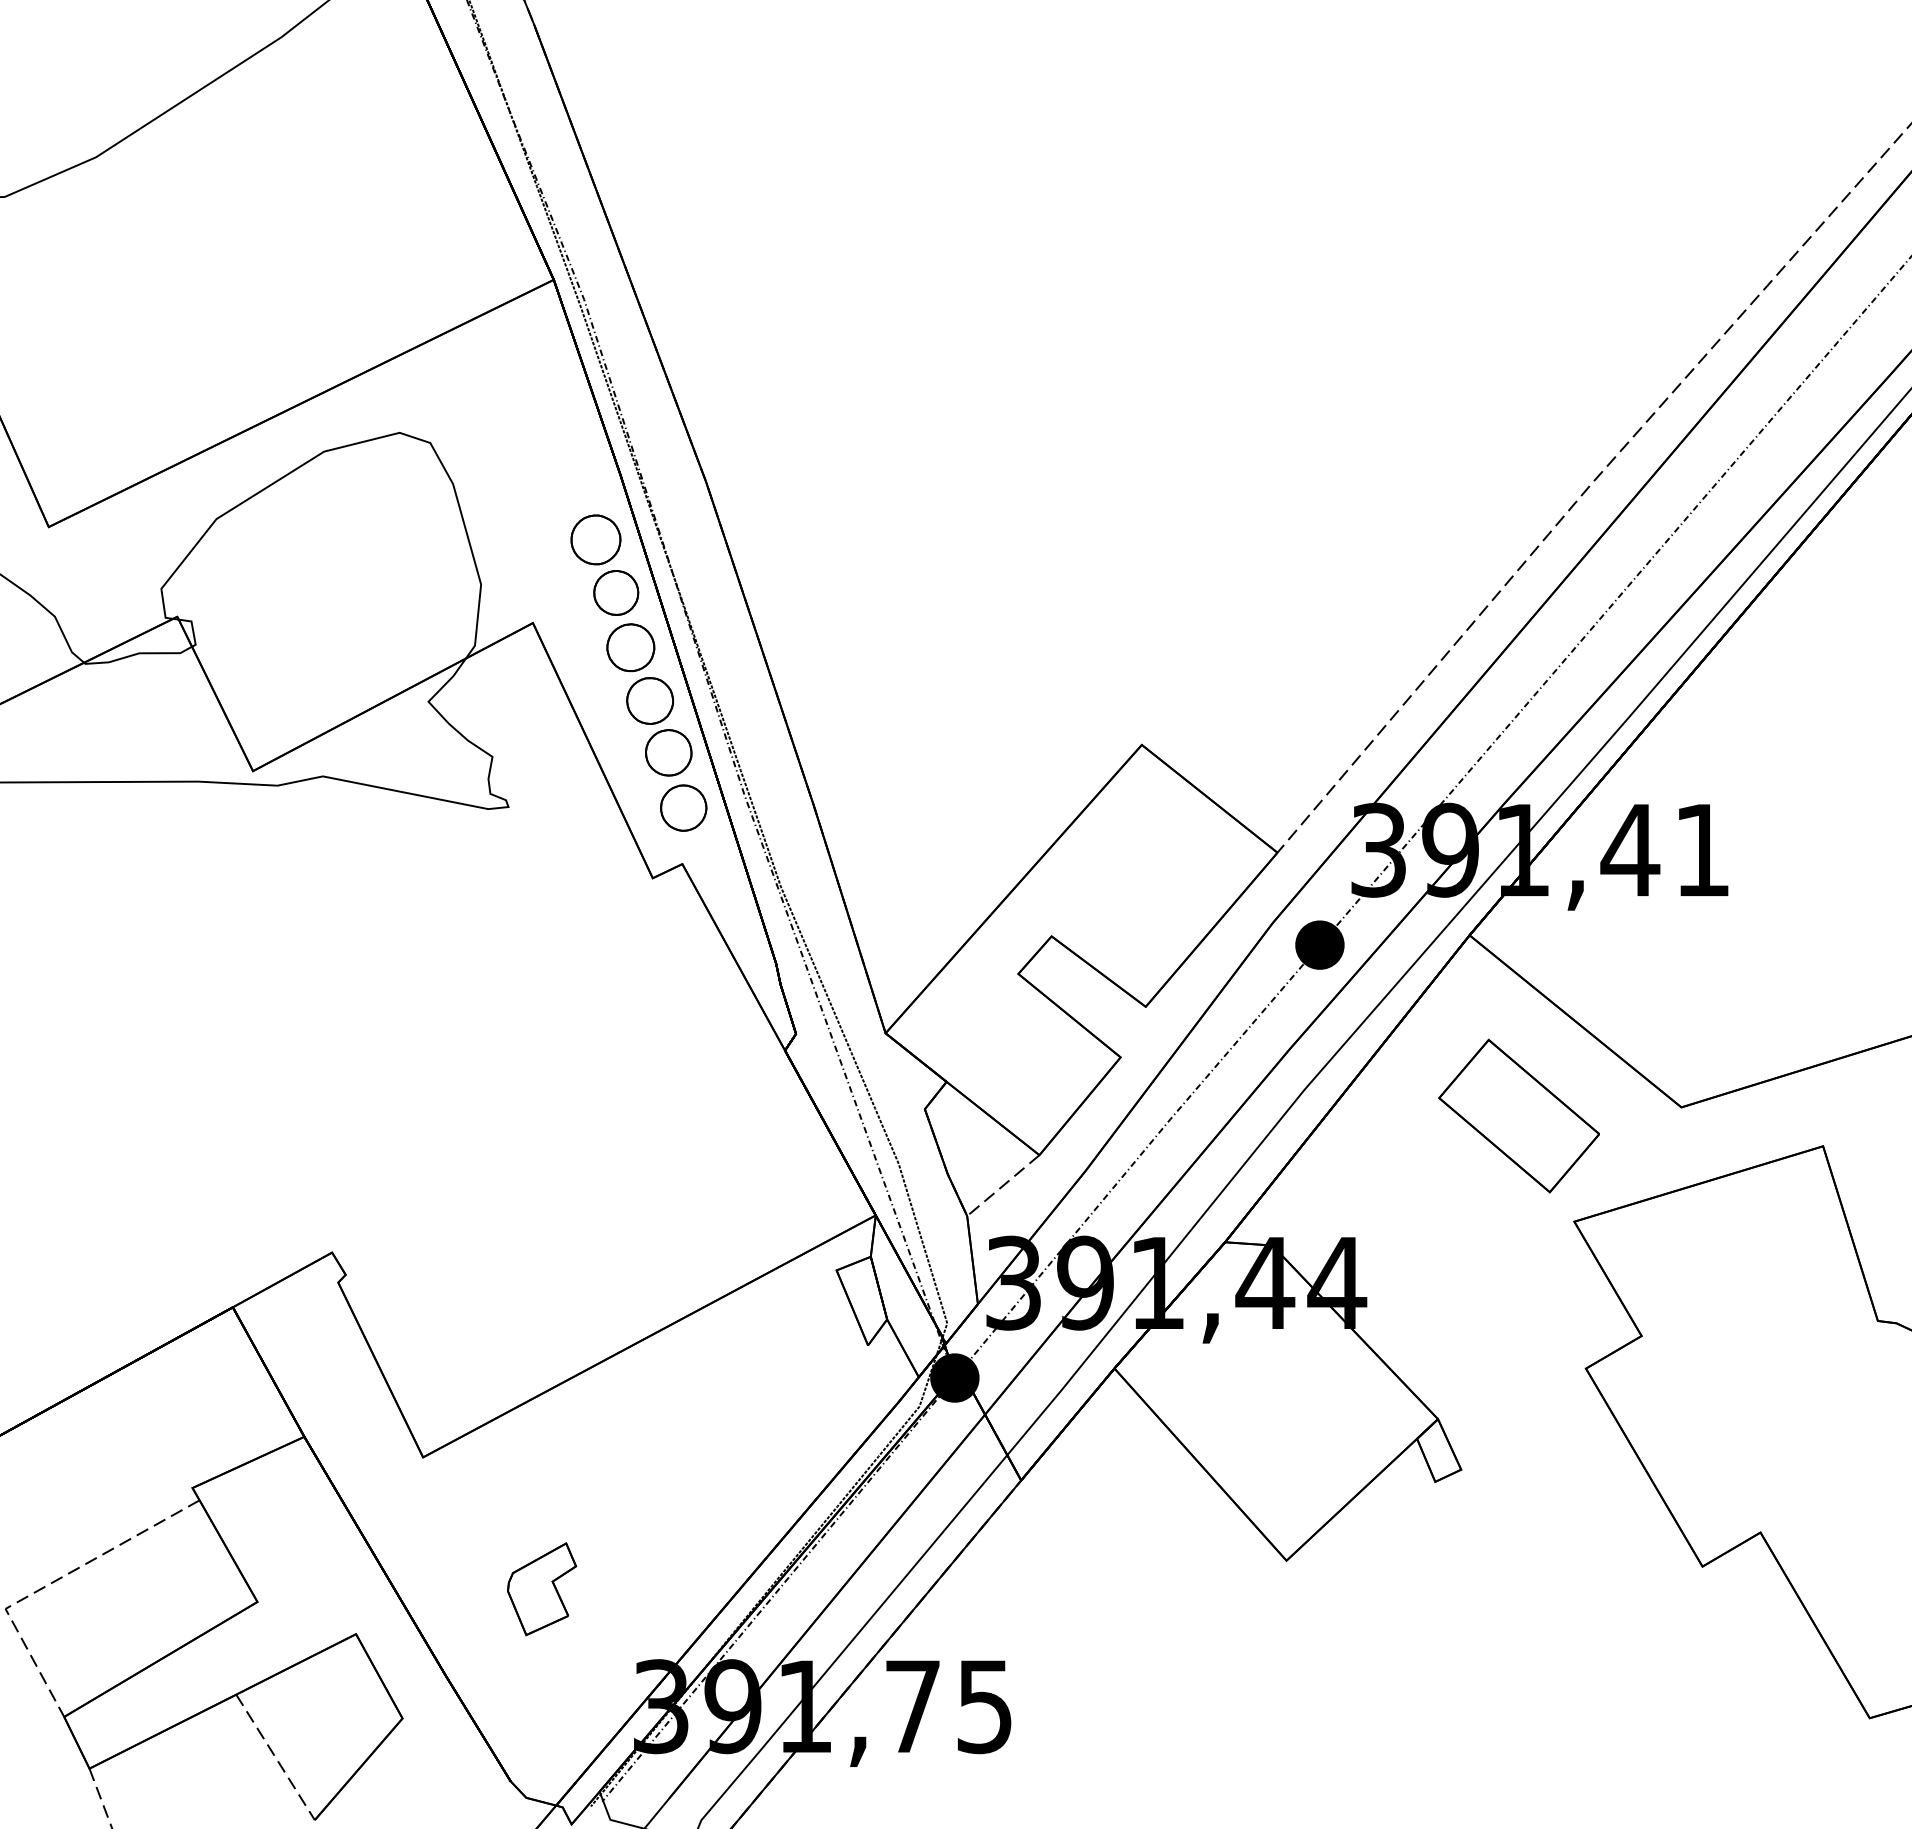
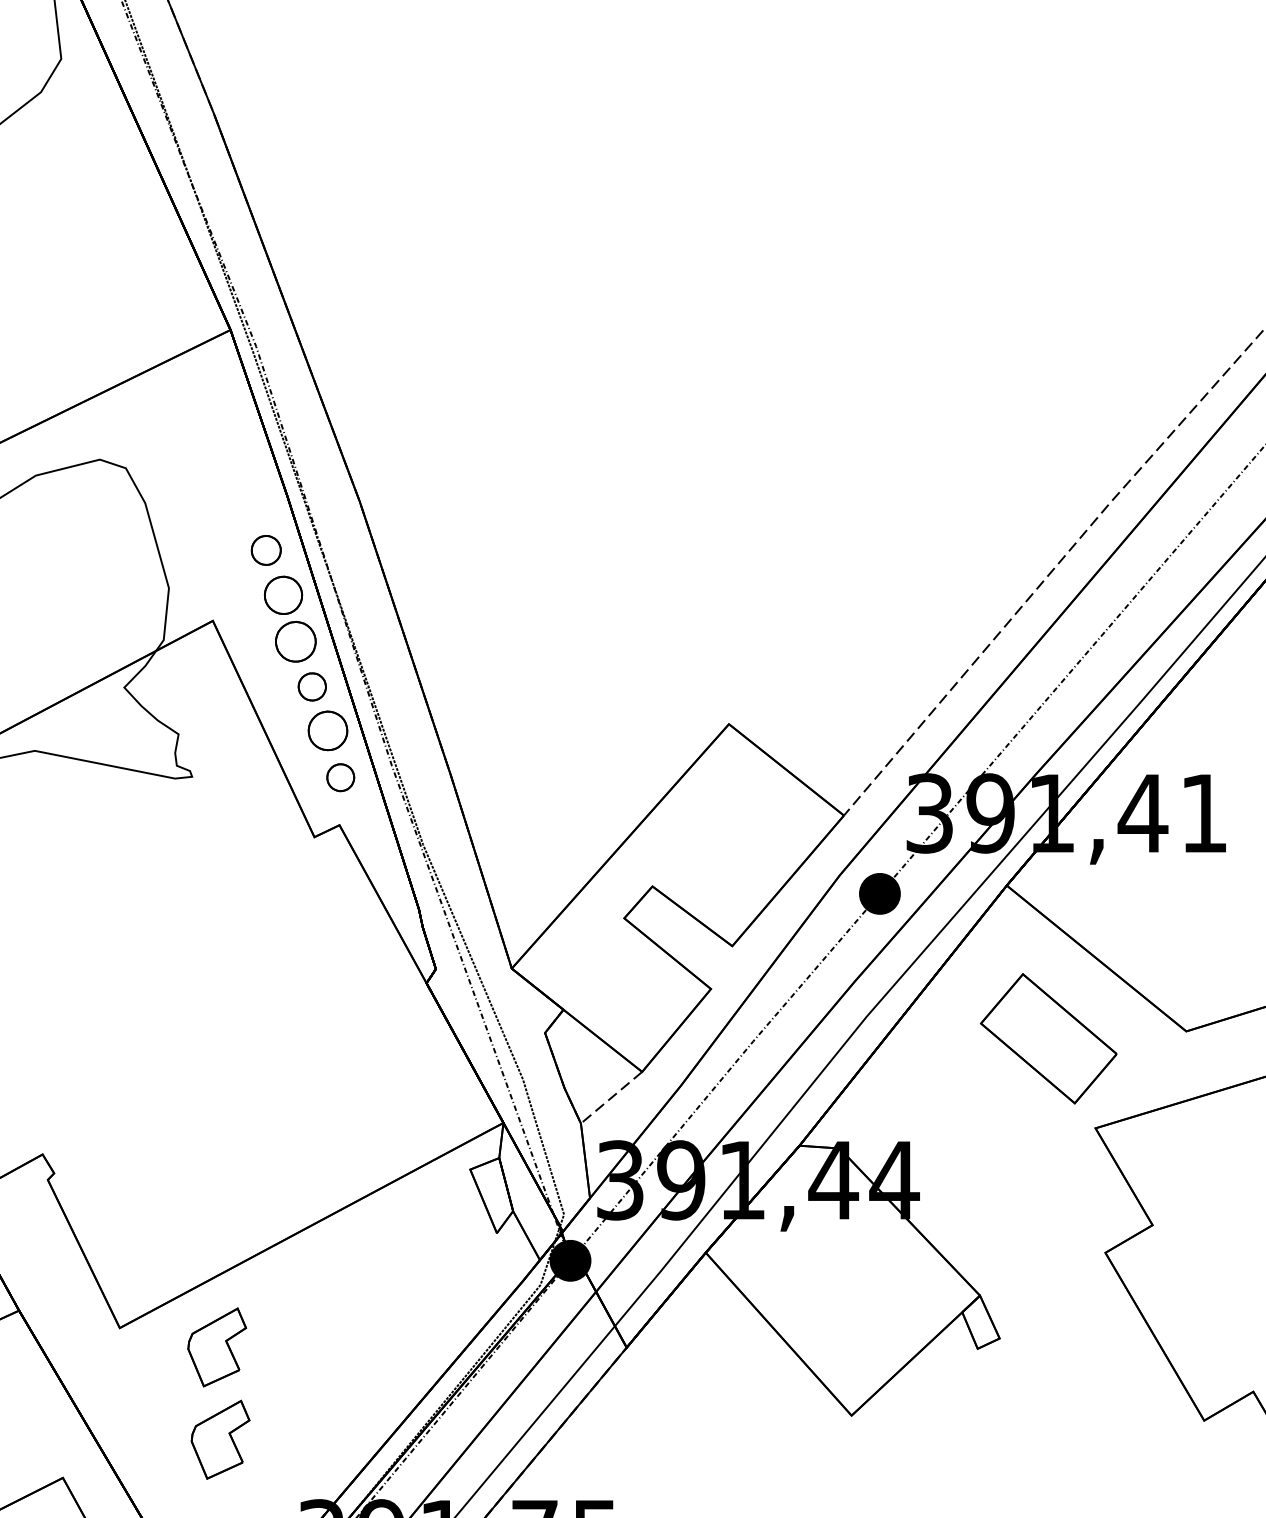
part: (595, 539) -> (265, 550), size x0.7
part: (650, 700) -> (312, 686), size x0.7
part: (683, 807) -> (340, 777), size x0.7
part: (538, 1480) -> (217, 1347), added

